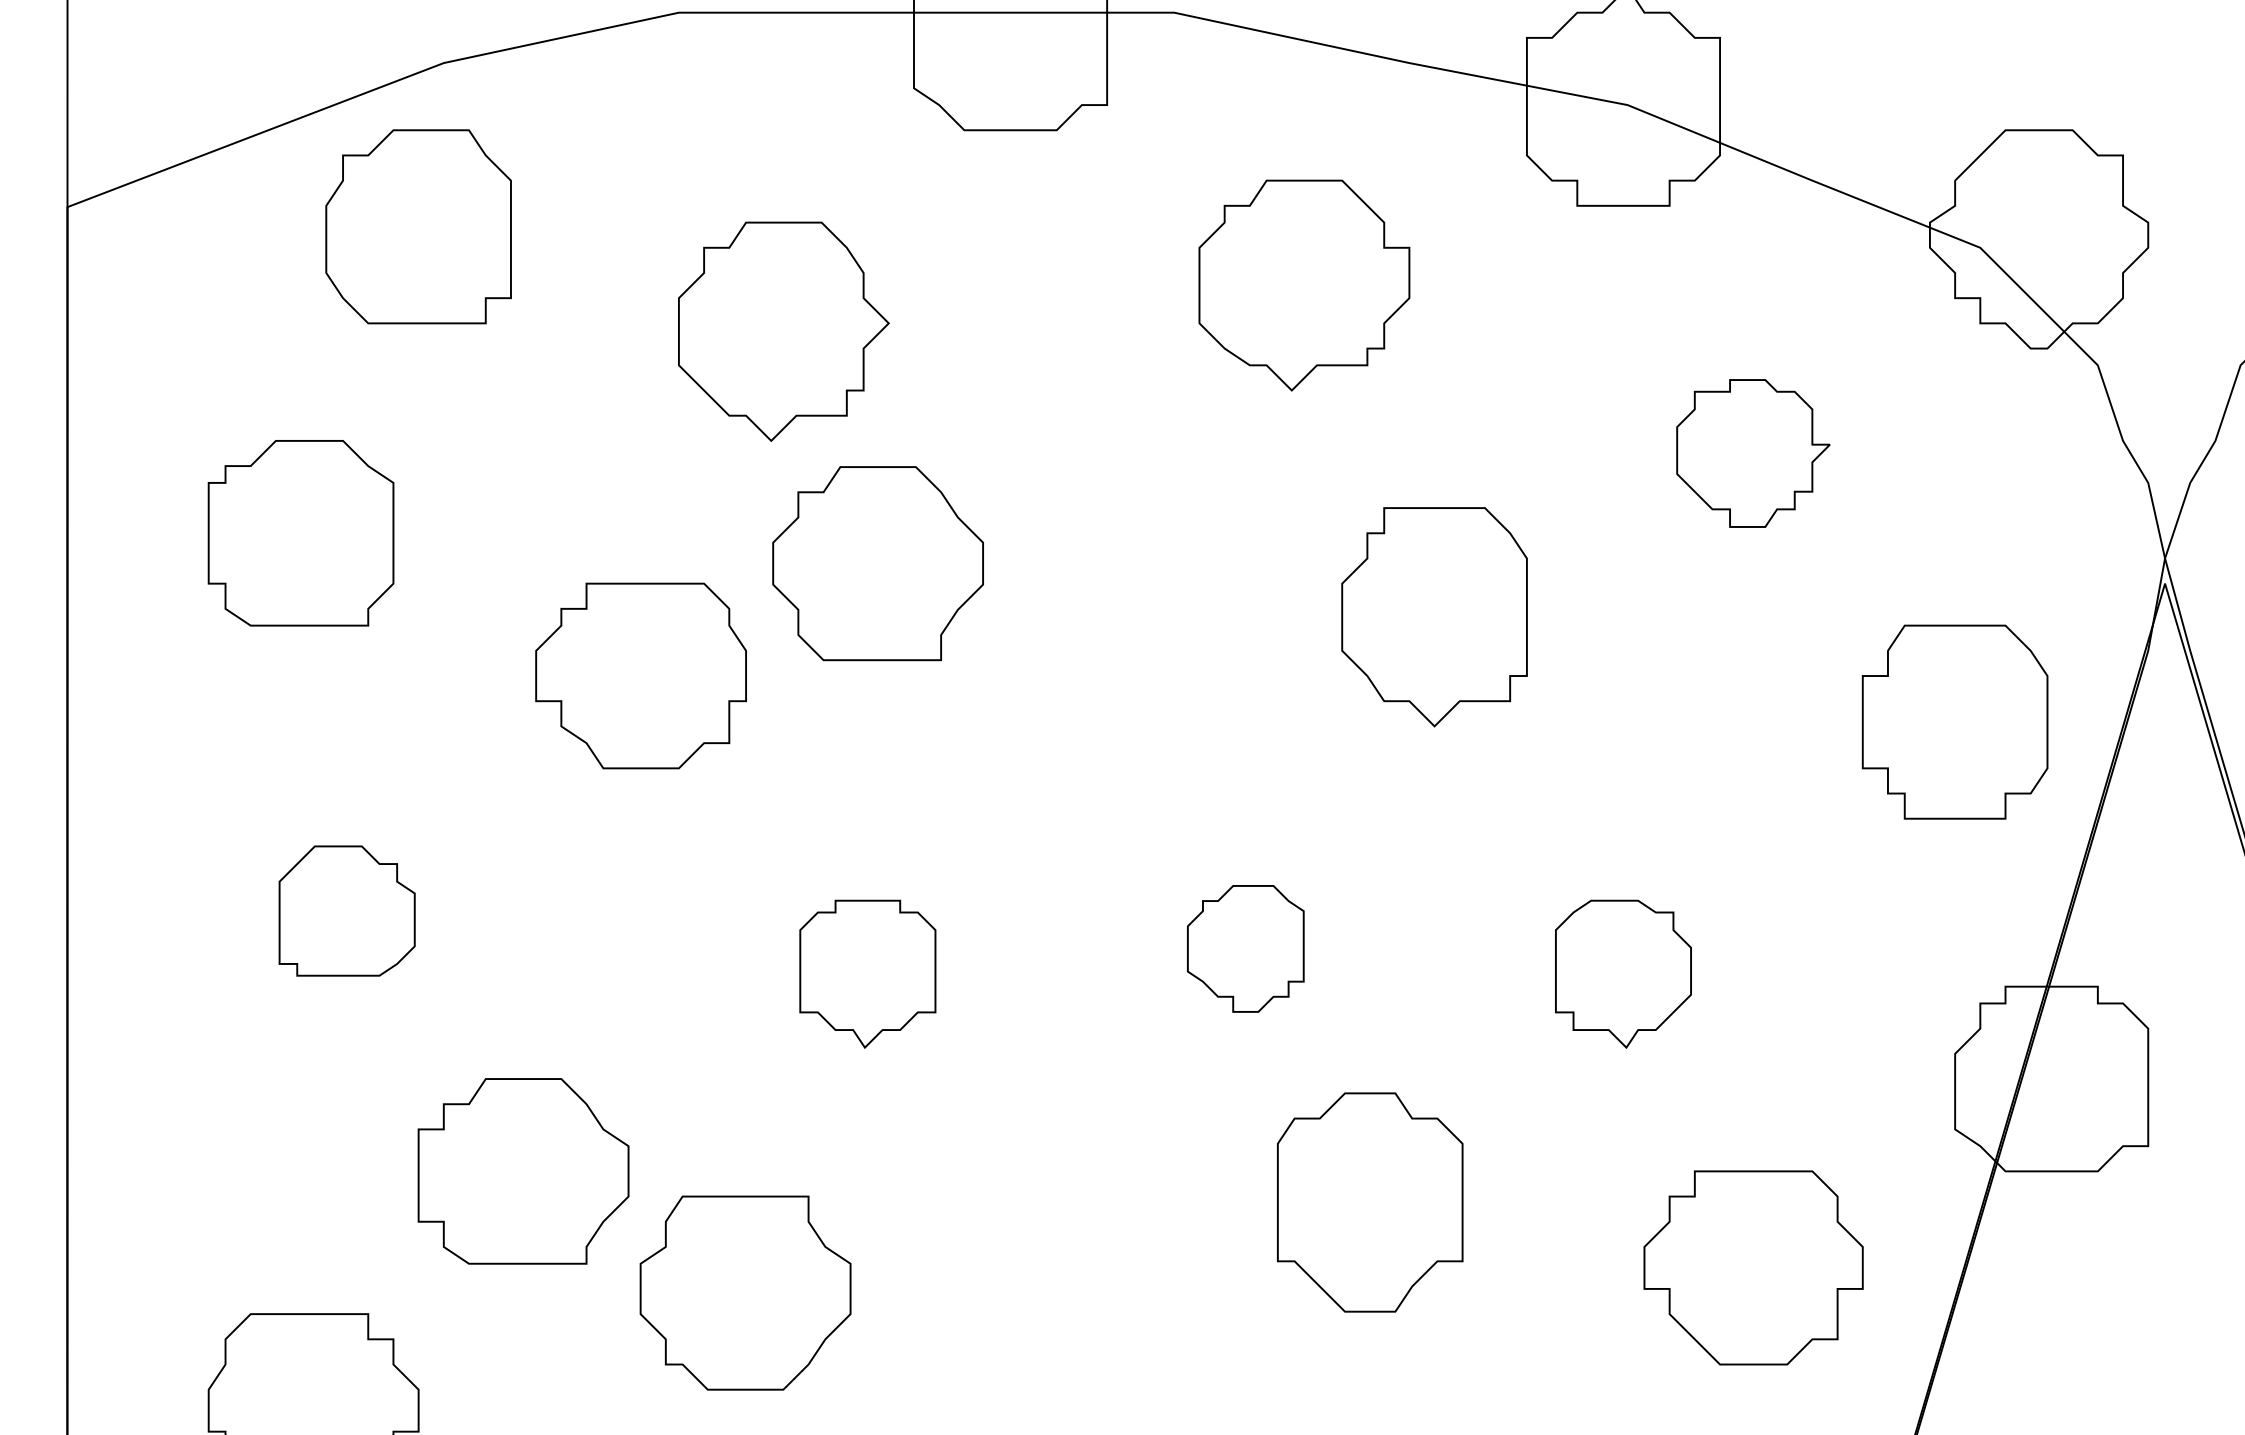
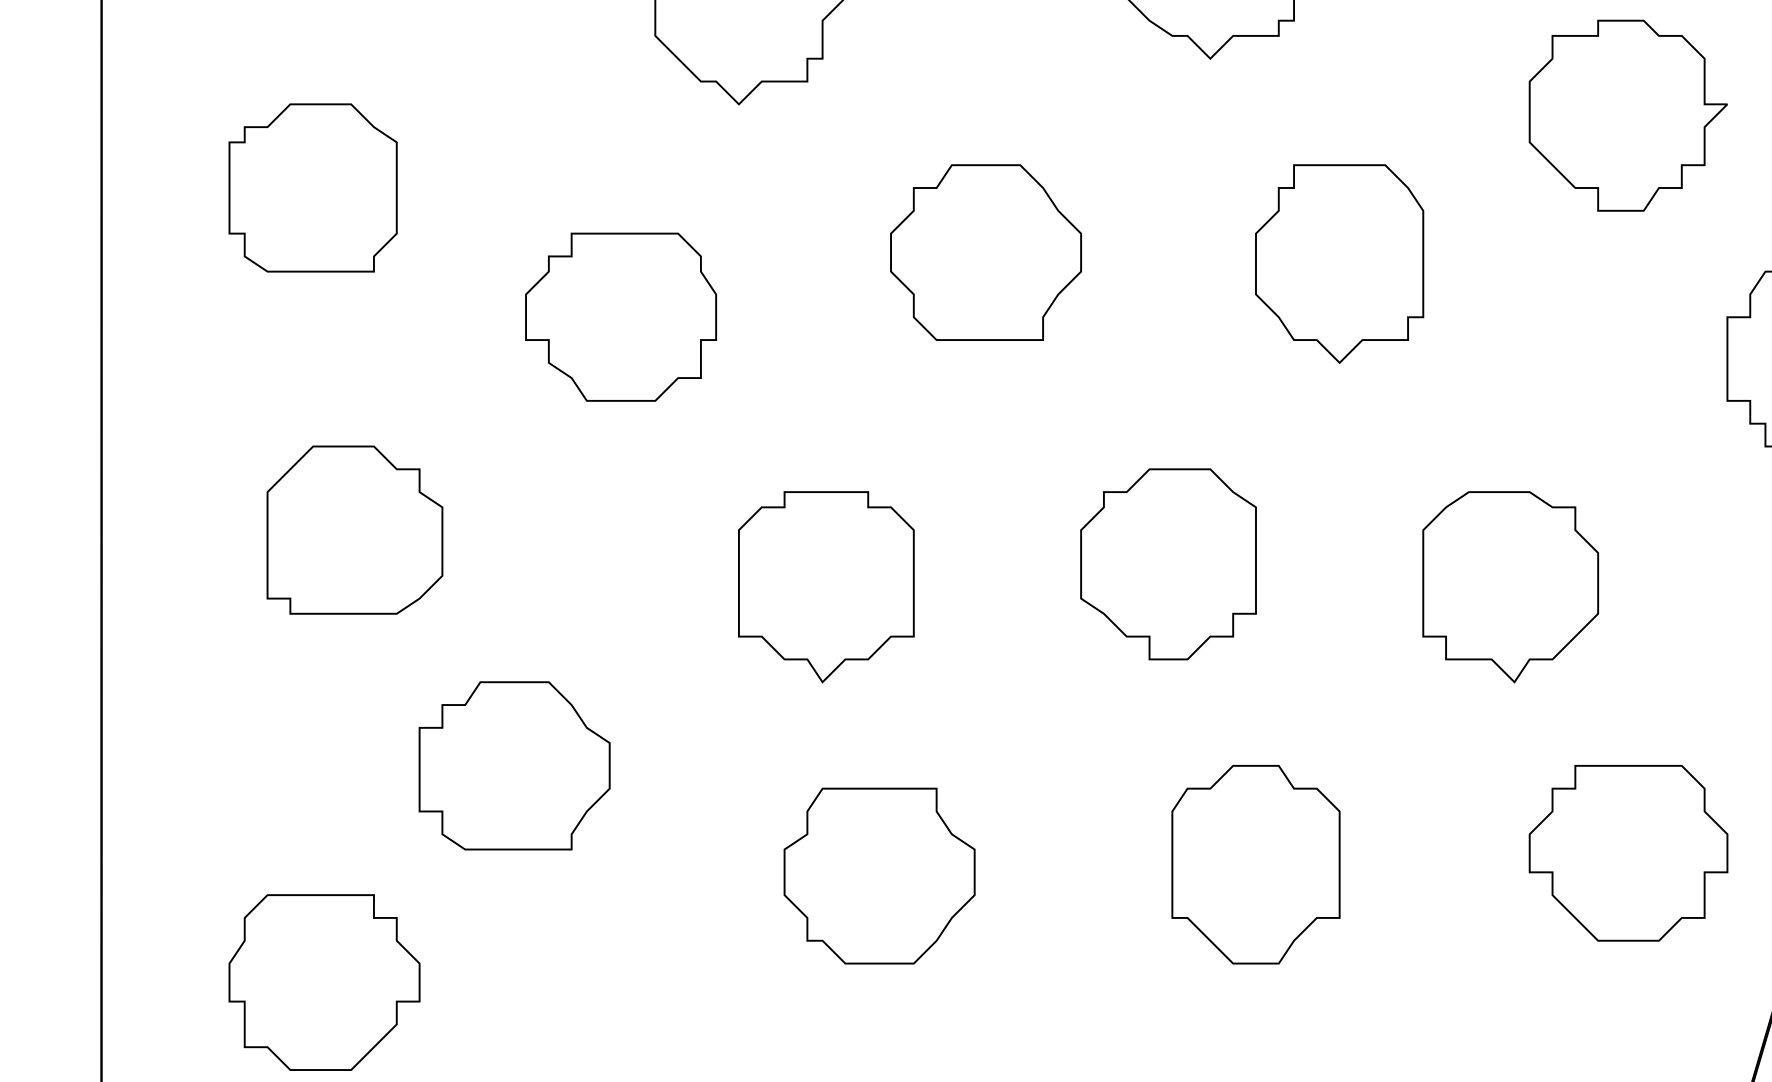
part: (1753, 453) -> (1628, 115), size x1.43
part: (877, 563) -> (985, 252), moved
part: (346, 910) -> (354, 529), size x1.43
part: (1245, 948) -> (1168, 564), size x1.67
part: (867, 974) -> (826, 587), size x1.43
part: (1623, 974) -> (1510, 587), size x1.43
part: (1370, 1202) -> (1256, 864), moved
part: (745, 1292) -> (879, 875), moved

